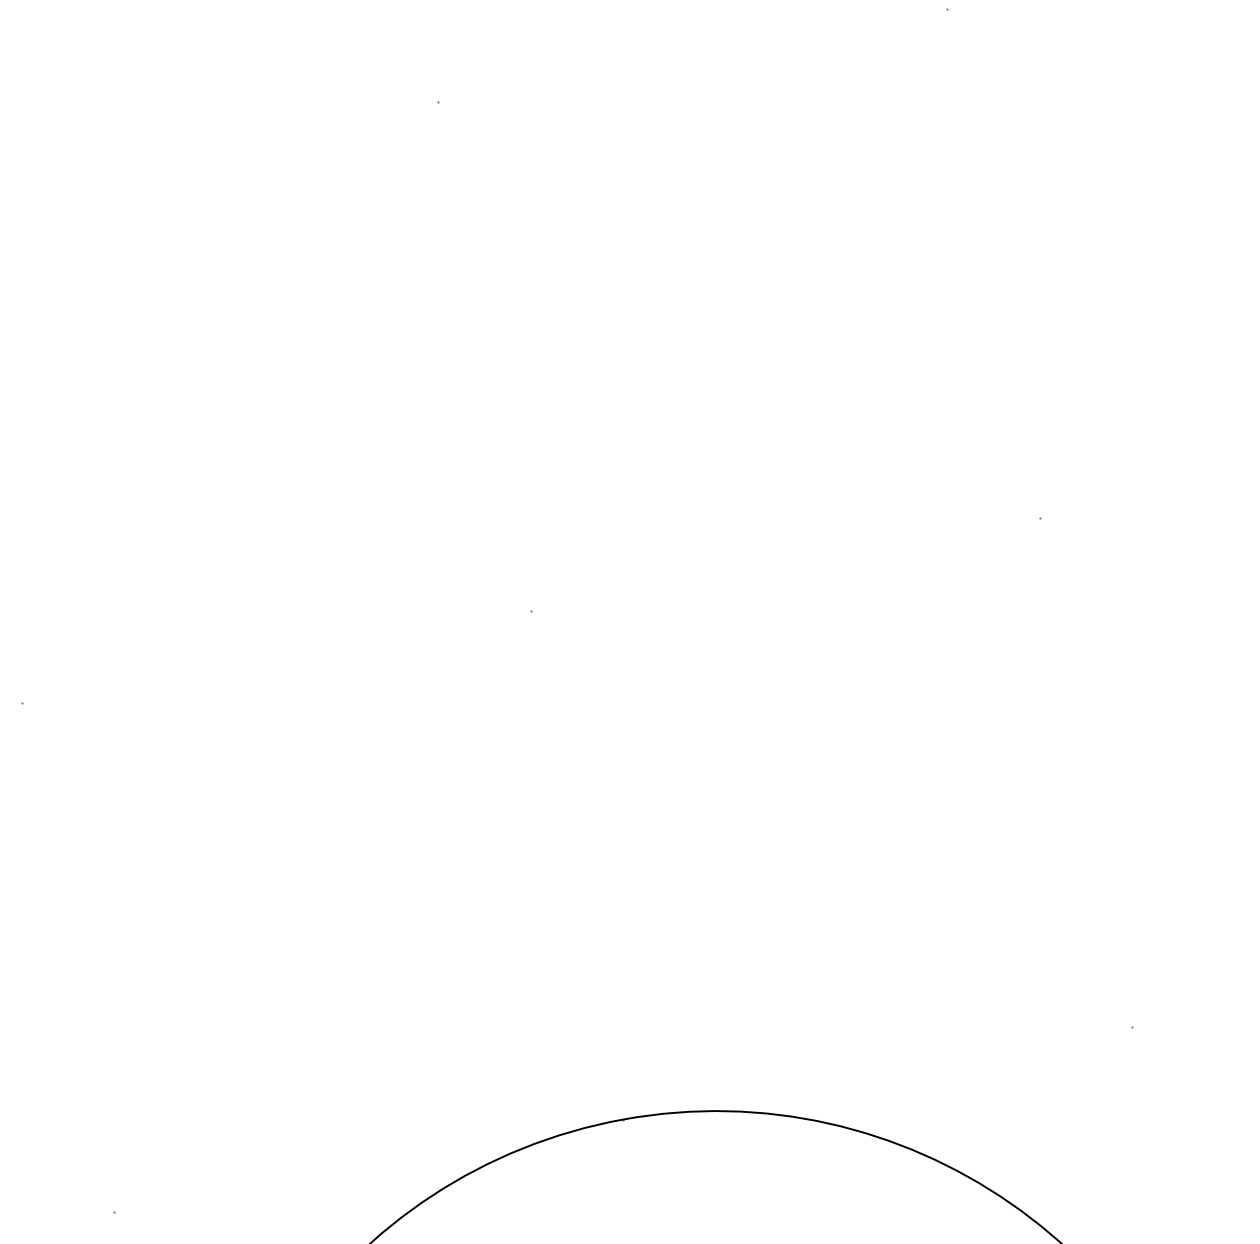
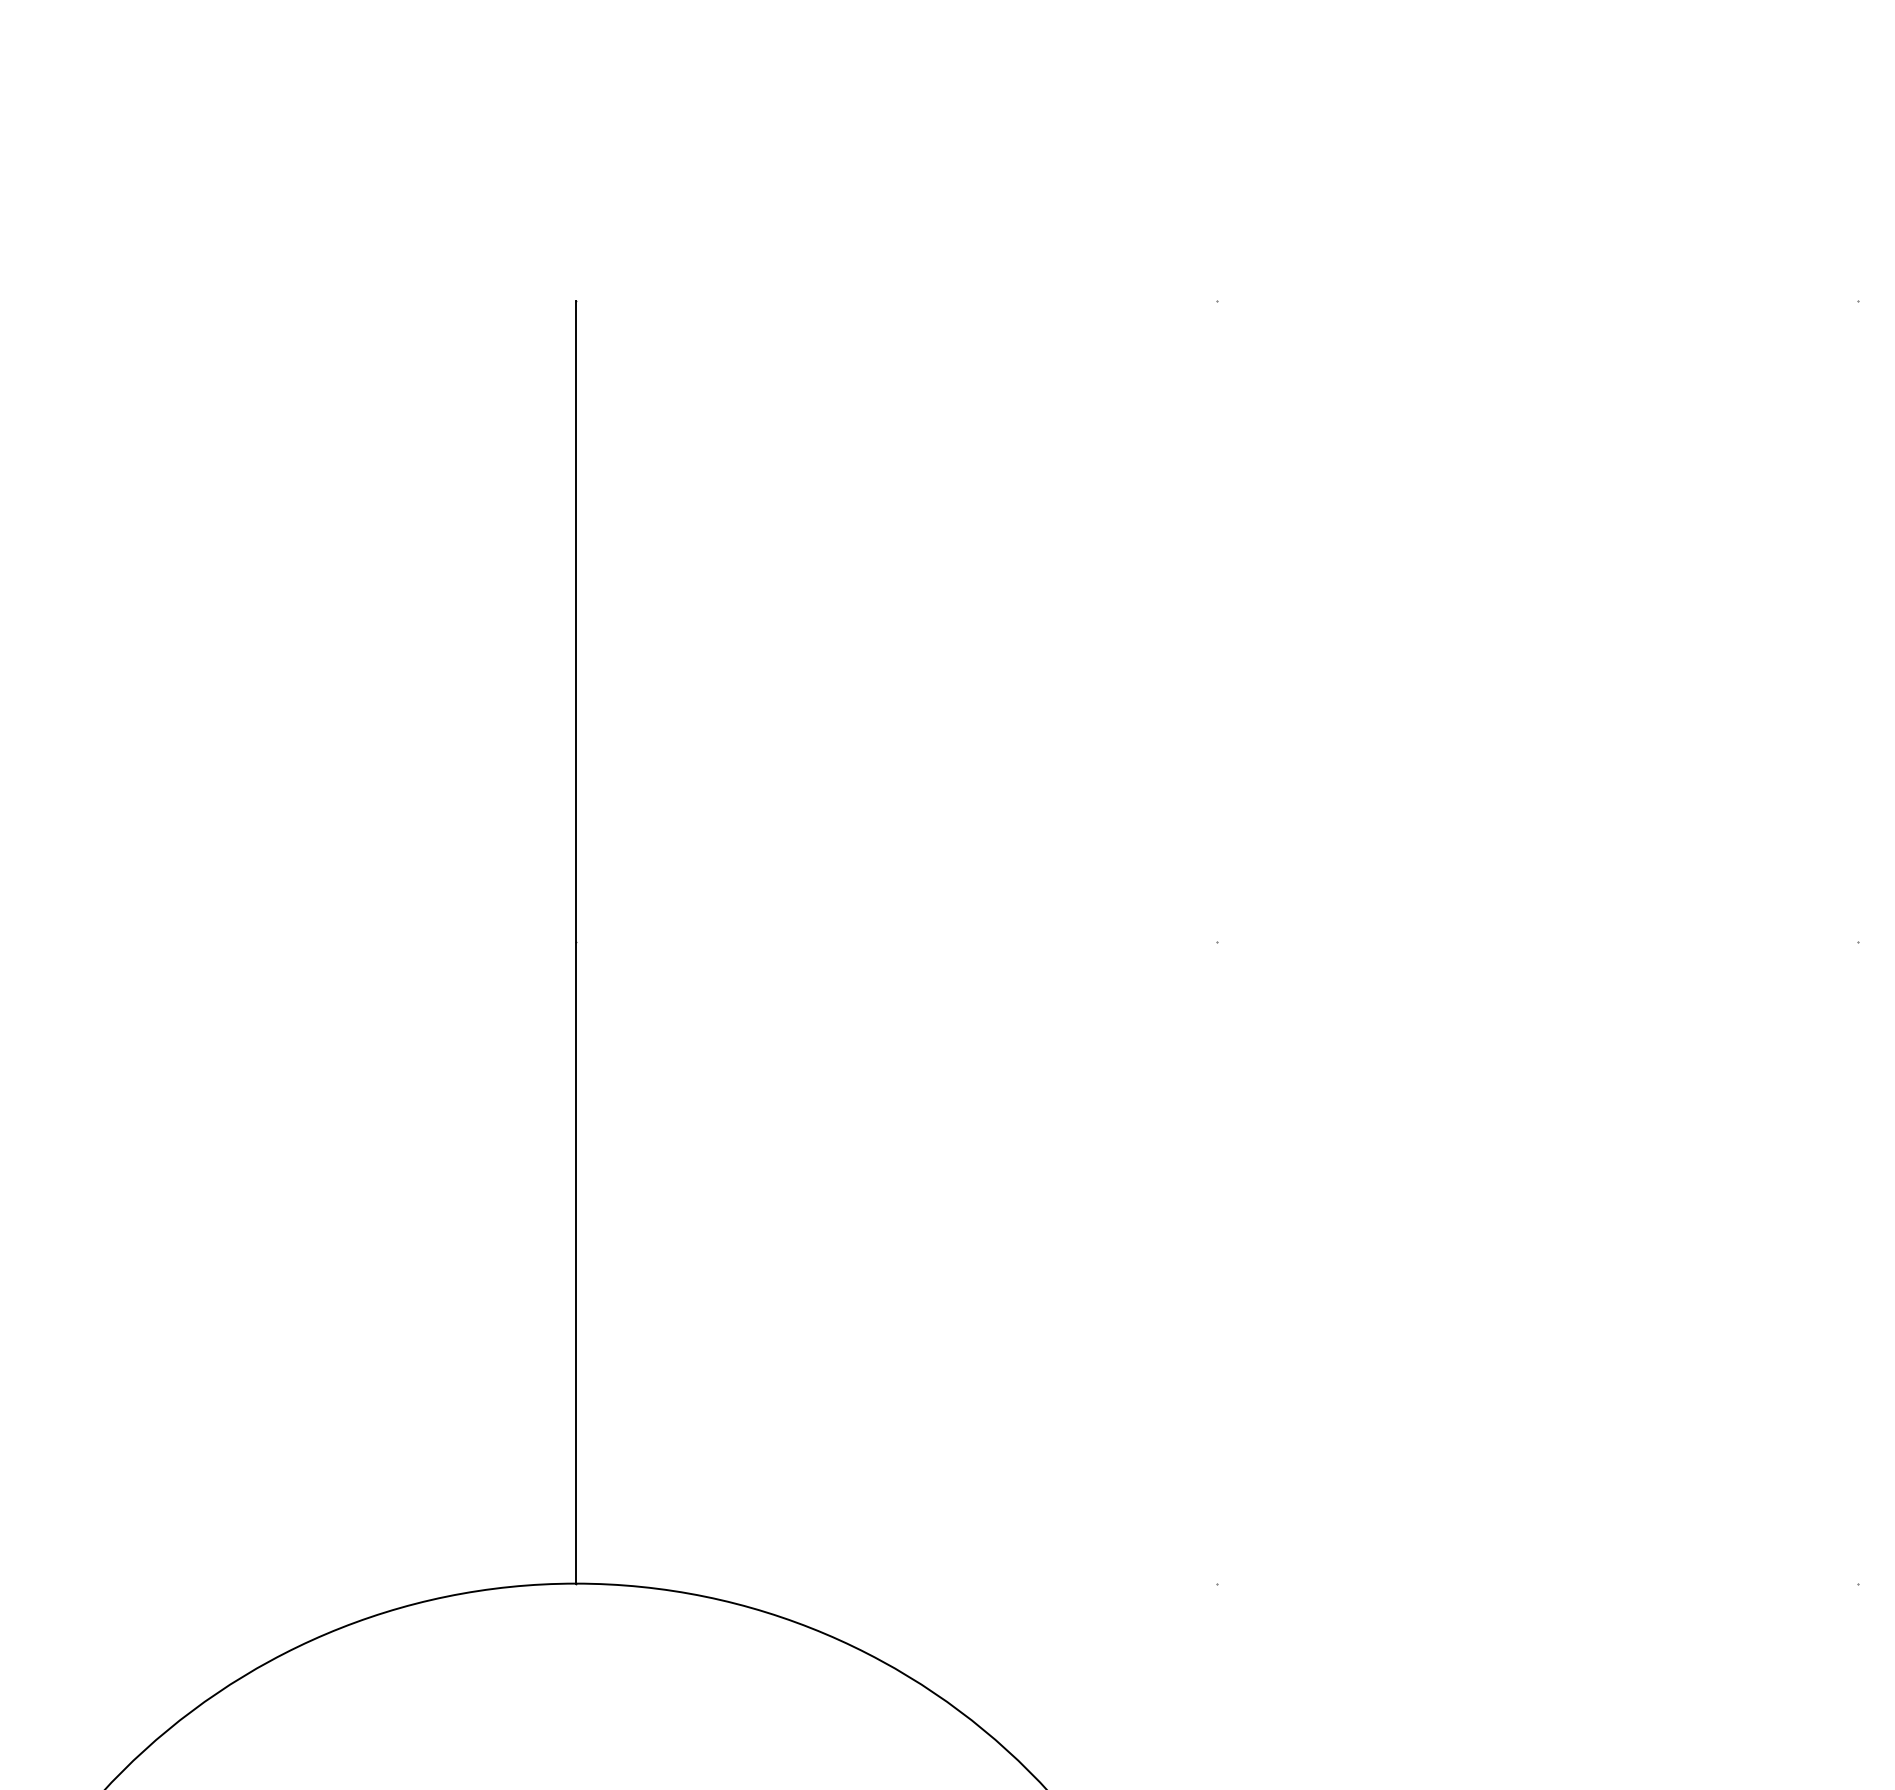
line: (530, 610) -> (575, 942), added

